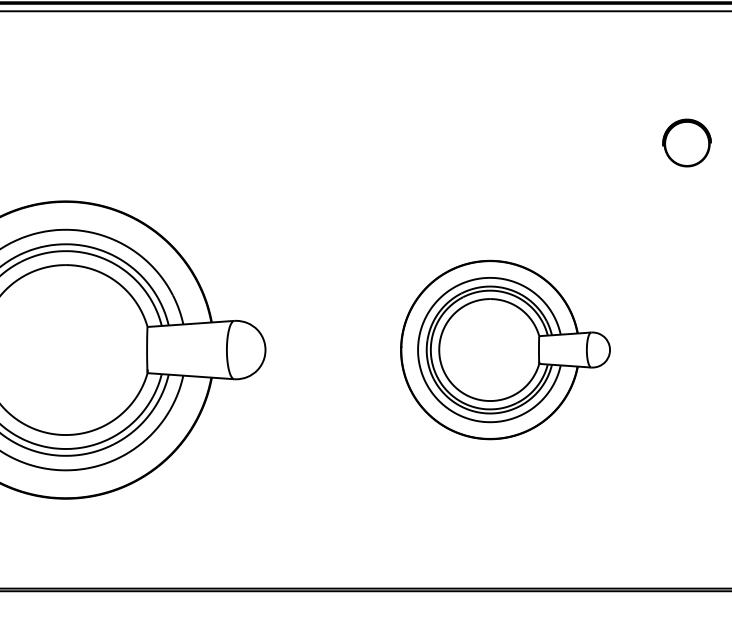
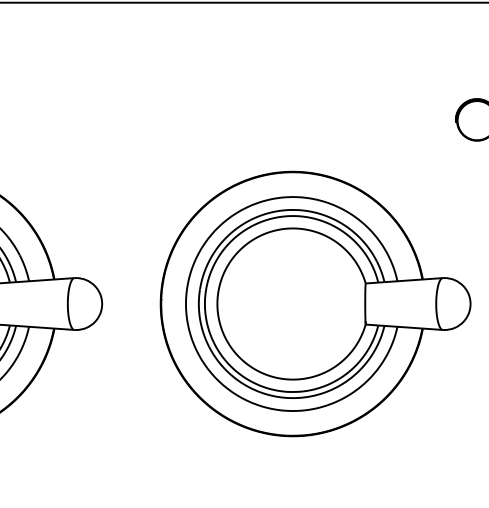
part: (505, 349) -> (315, 303), size x1.67

